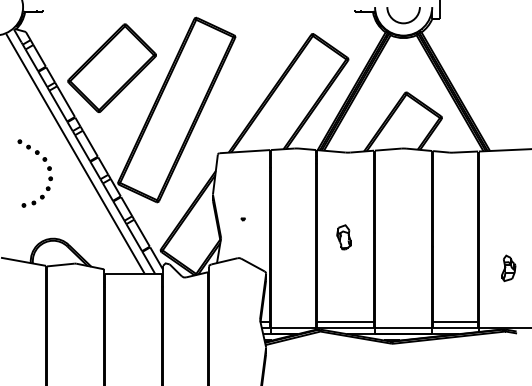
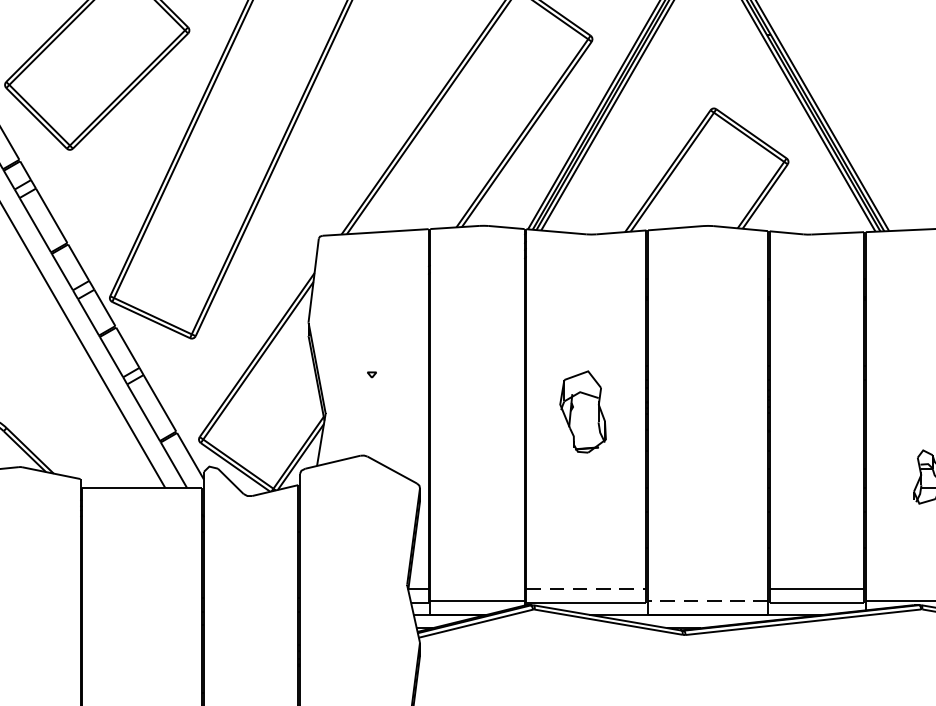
part: (343, 237) -> (582, 412), size x1.6
line: (345, 321) -> (586, 588), solid -> dashed
line: (403, 327) -> (707, 600), solid -> dashed

